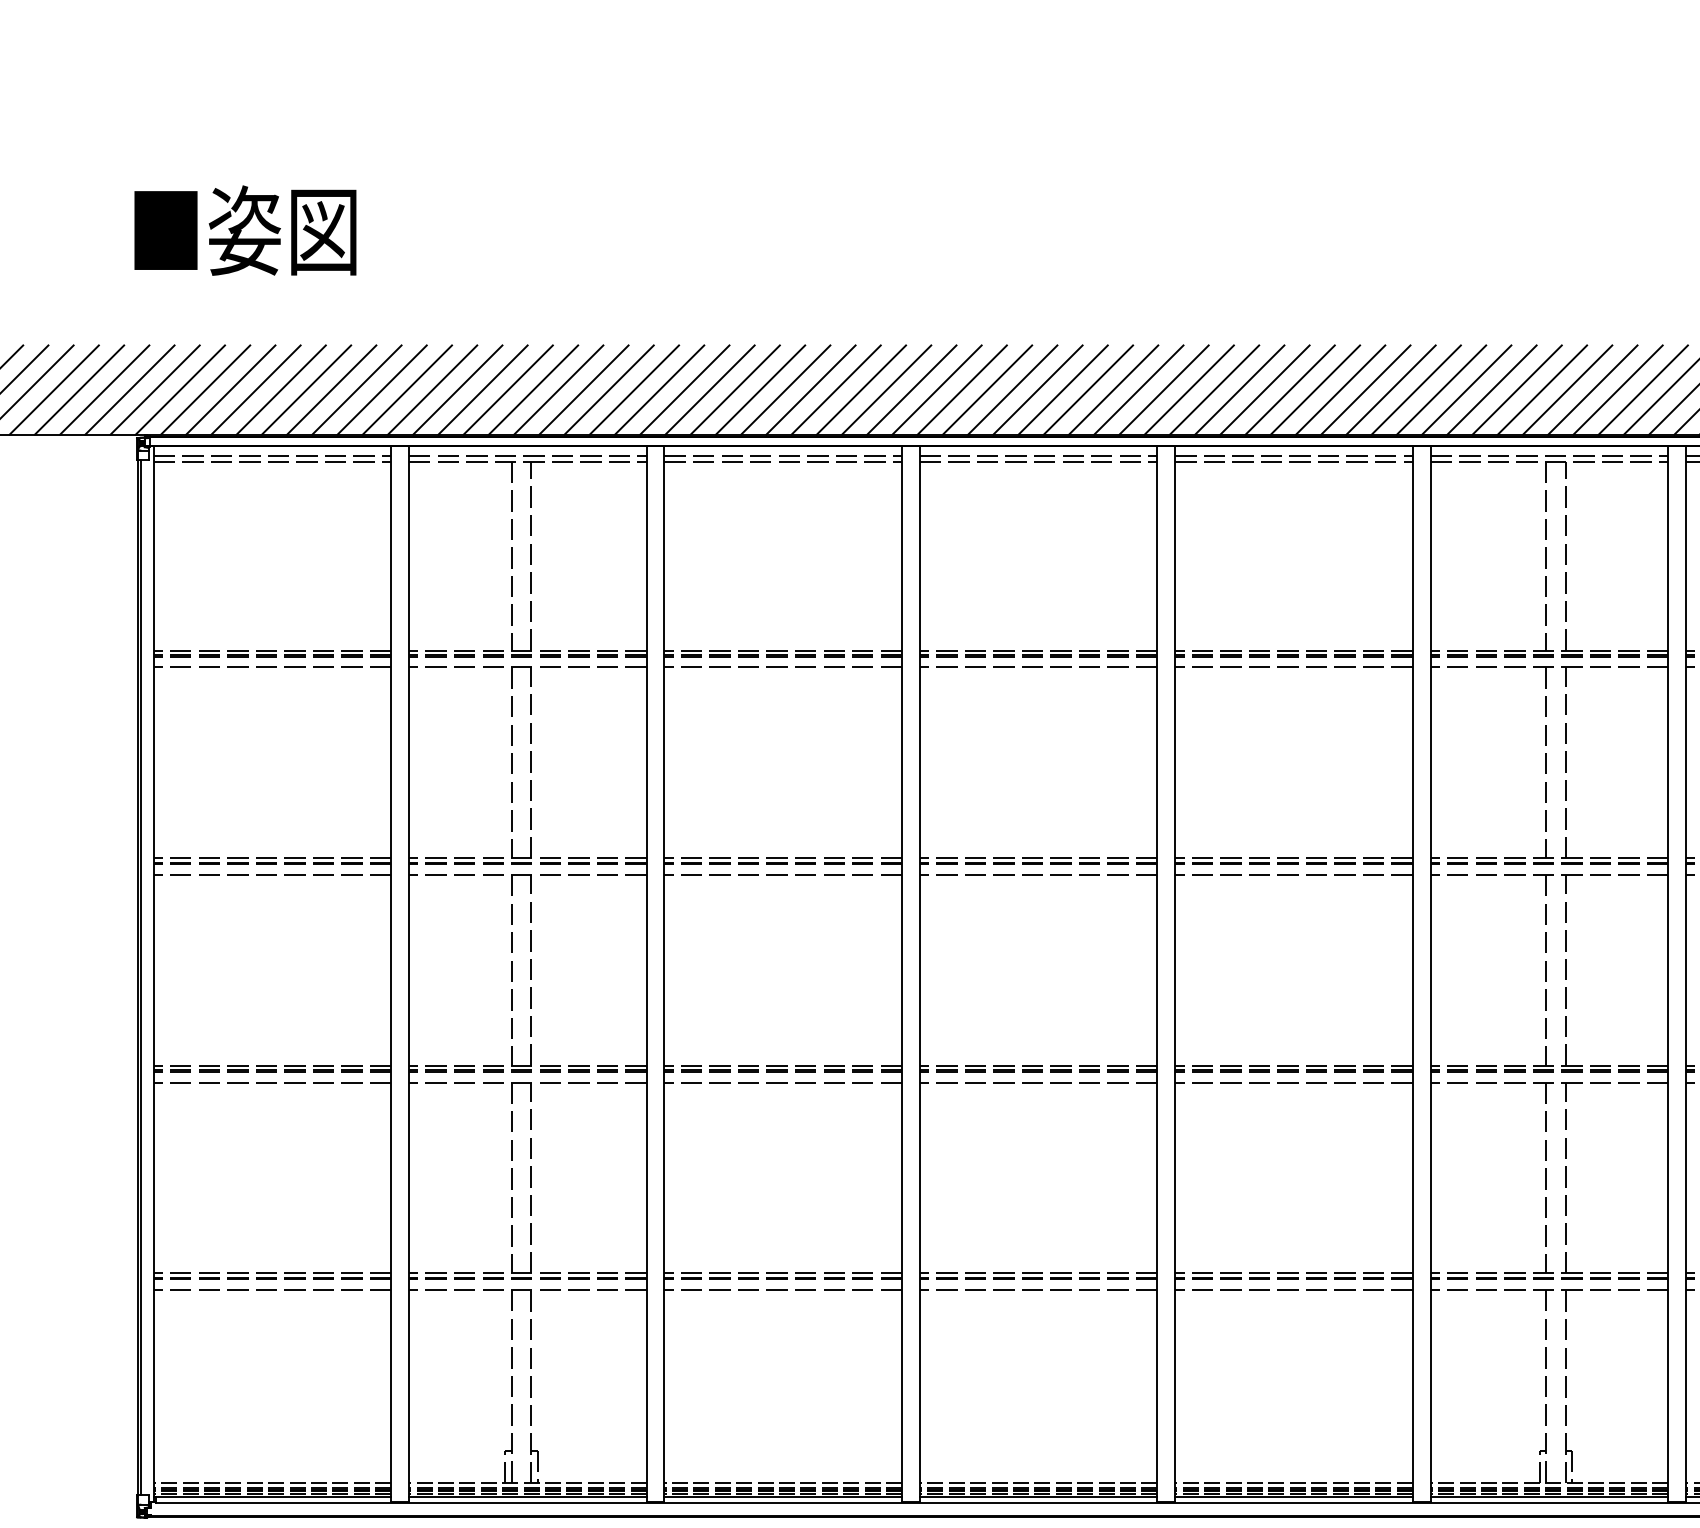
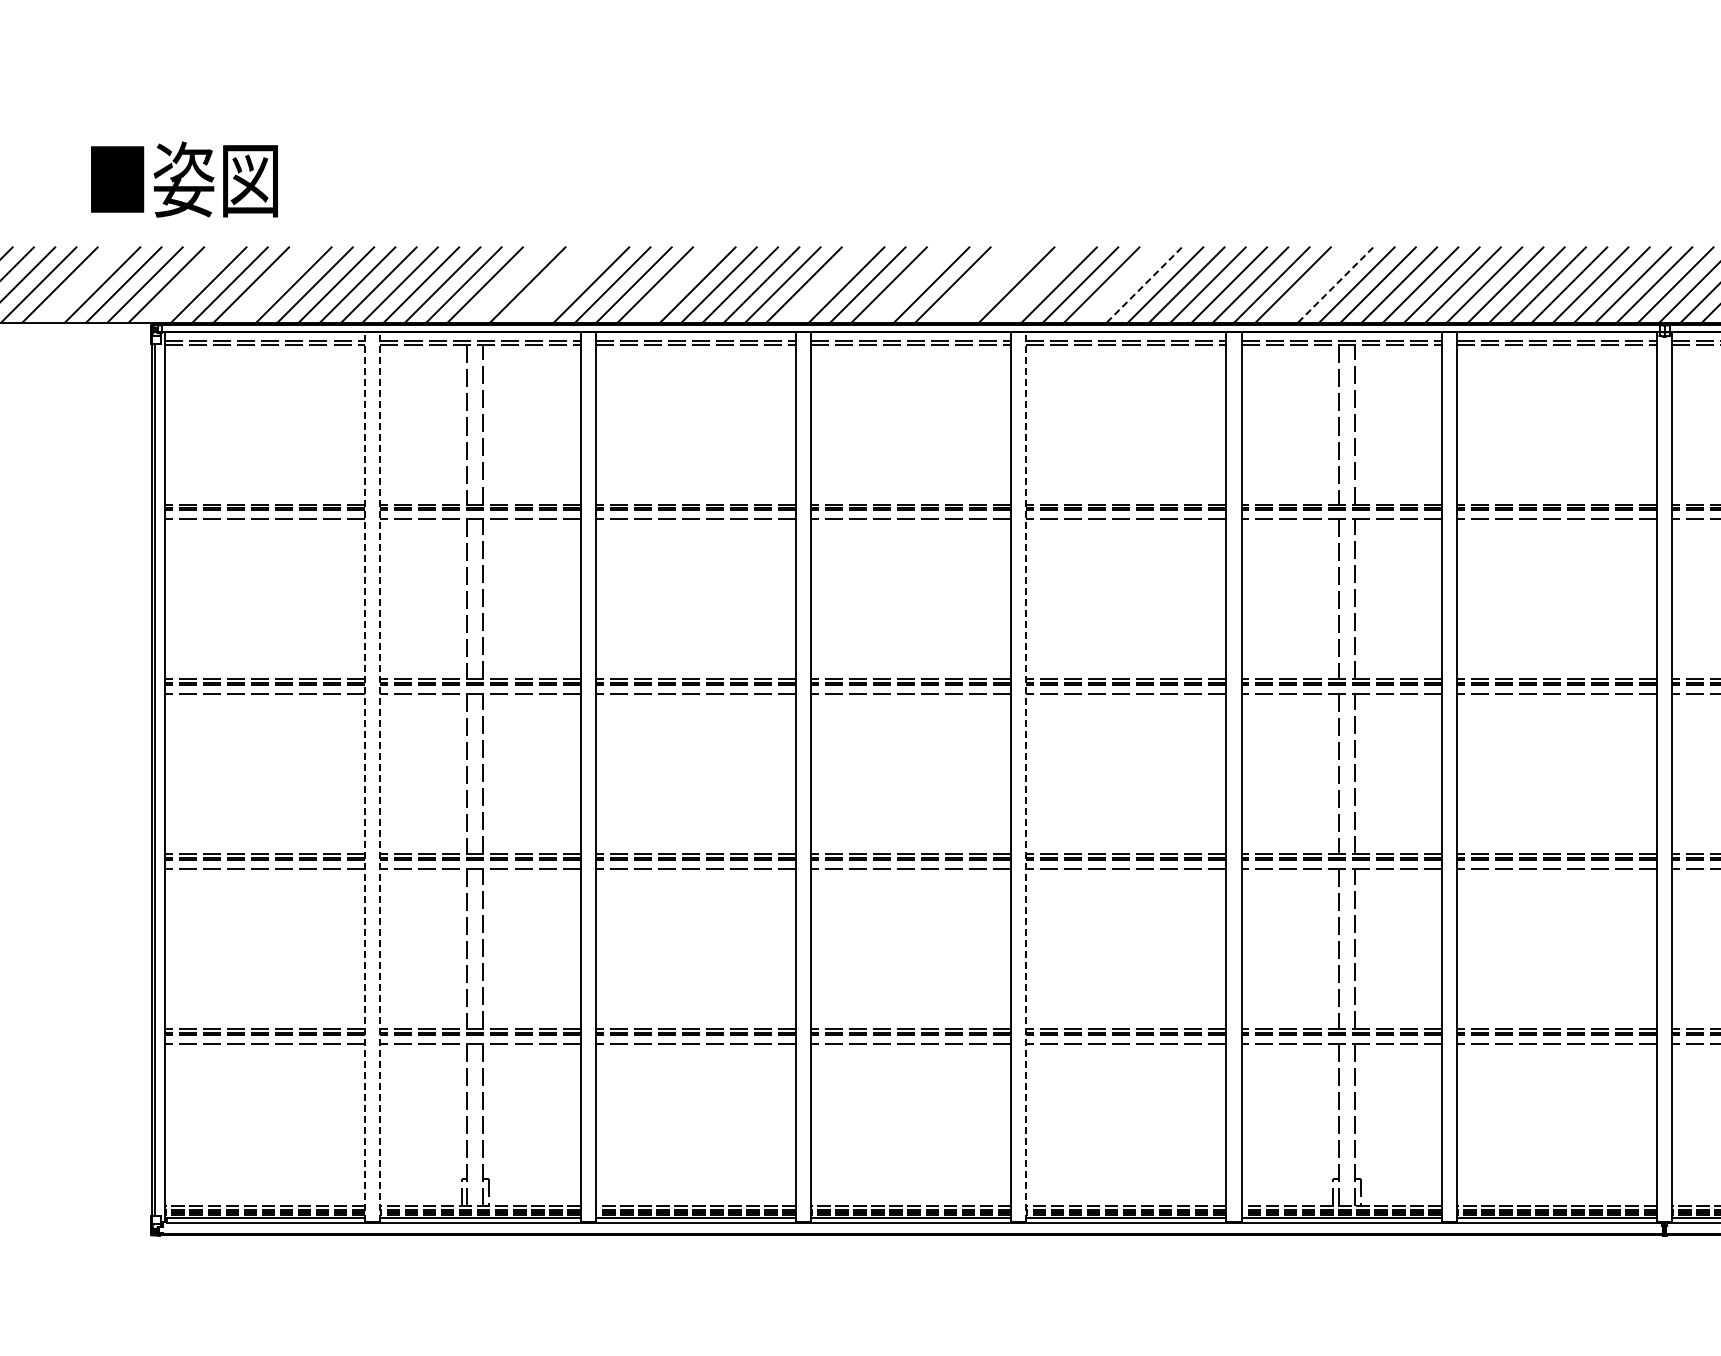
text: (245, 230) -> (184, 179), moved
line: (54, 389) -> (81, 284), removed
line: (180, 389) -> (187, 284), removed
line: (281, 389) -> (272, 284), removed
line: (558, 389) -> (506, 284), removed
line: (608, 389) -> (548, 284), removed
line: (633, 389) -> (569, 284), removed
line: (760, 389) -> (676, 284), removed
line: (937, 389) -> (825, 284), removed
line: (1037, 389) -> (910, 284), removed
line: (1112, 389) -> (973, 284), removed
line: (1138, 389) -> (995, 284), removed
line: (1188, 389) -> (1037, 284), removed
line: (1289, 389) -> (1122, 284), removed
line: (1315, 389) -> (1144, 284), solid -> dashed
line: (1517, 389) -> (1314, 284), removed
line: (1543, 389) -> (1336, 284), solid -> dashed
line: (391, 973) -> (365, 776), solid -> dashed
line: (409, 973) -> (380, 776), solid -> dashed
line: (1175, 973) -> (1026, 776), solid -> dashed

